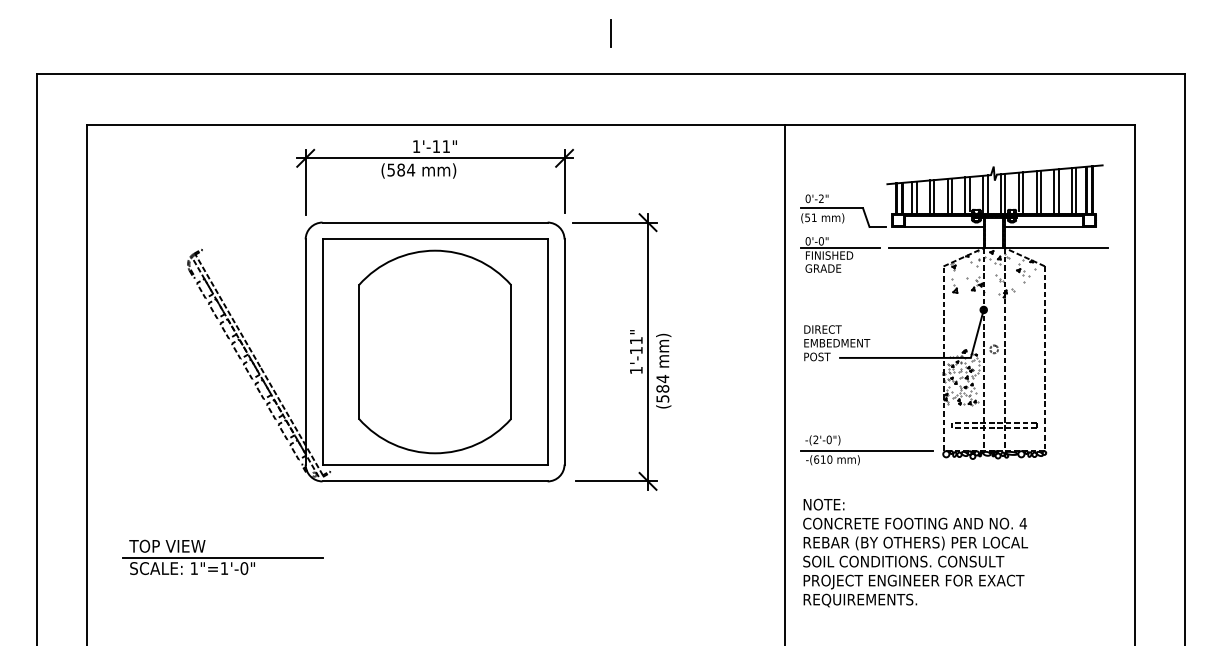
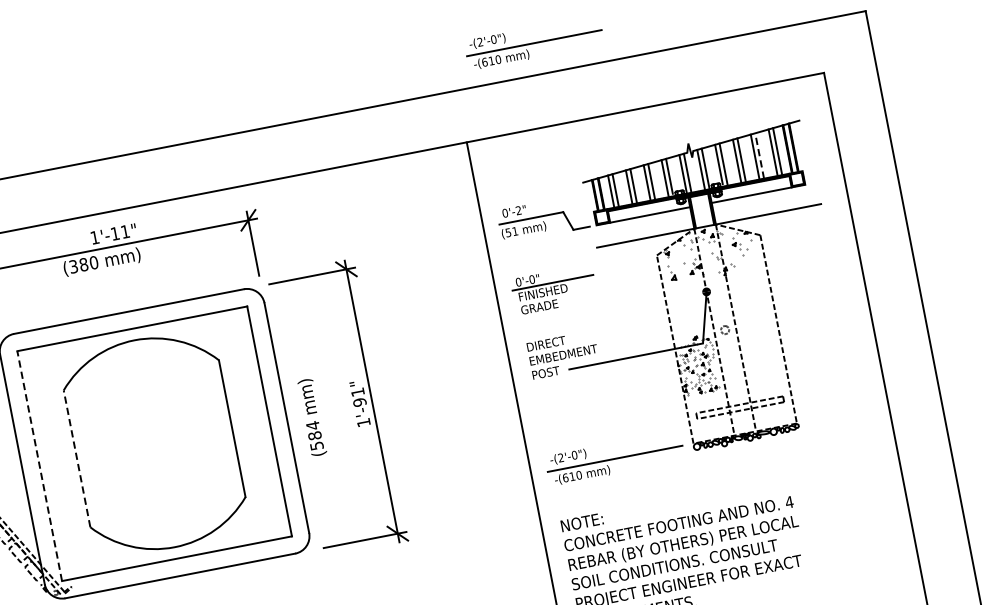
line: (611, 32) -> (271, 82), removed
part: (866, 43) -> (533, 43), added
text: (401, 169) -> (84, 264), (584 -> (380
line: (1058, 190) -> (759, 155), solid -> dashed
part: (840, 254) -> (554, 289), moved
text: (635, 350) -> (359, 402), 1'-11" -> 1'-91"
line: (359, 351) -> (77, 458), solid -> dashed
line: (322, 352) -> (39, 466), solid -> dashed
text: (663, 370) -> (312, 416), moved

